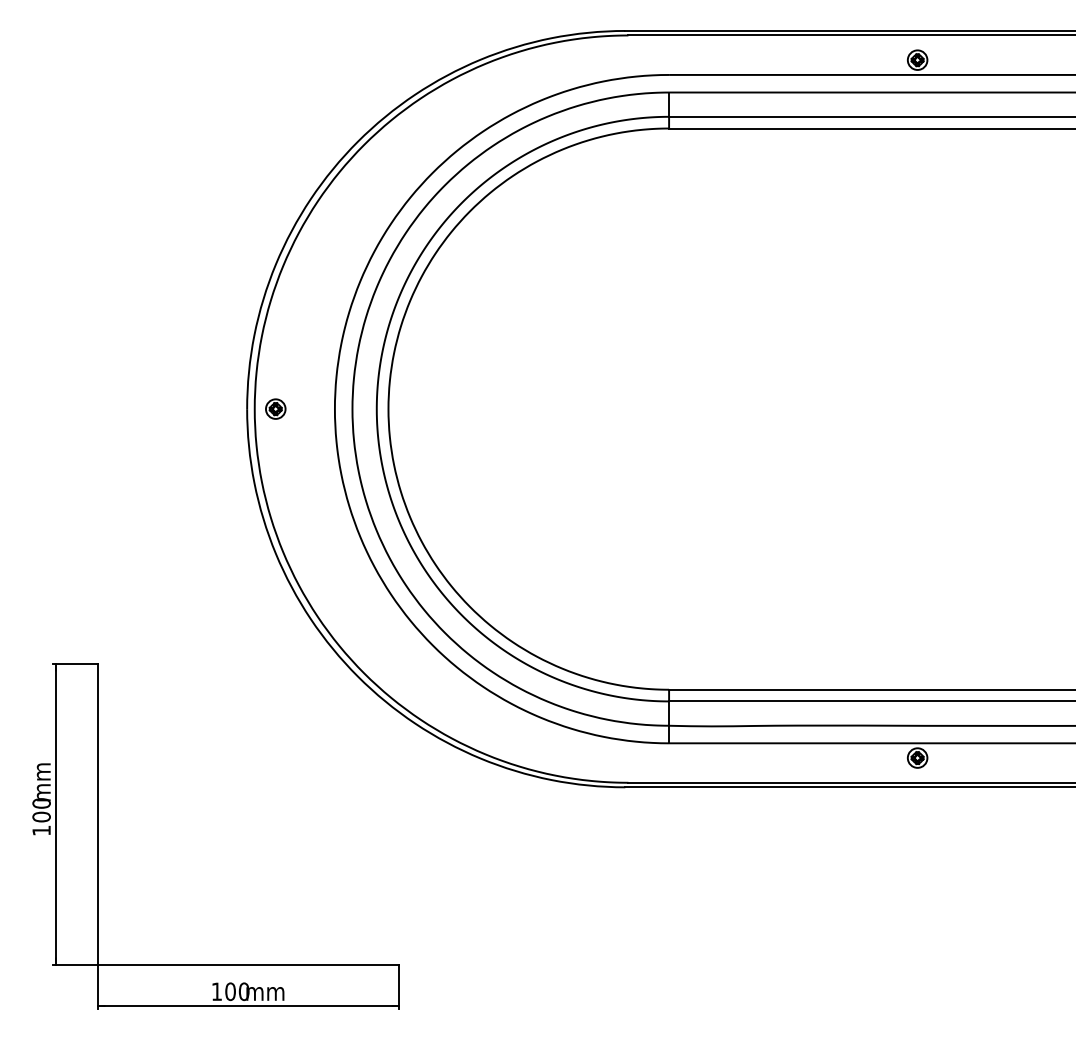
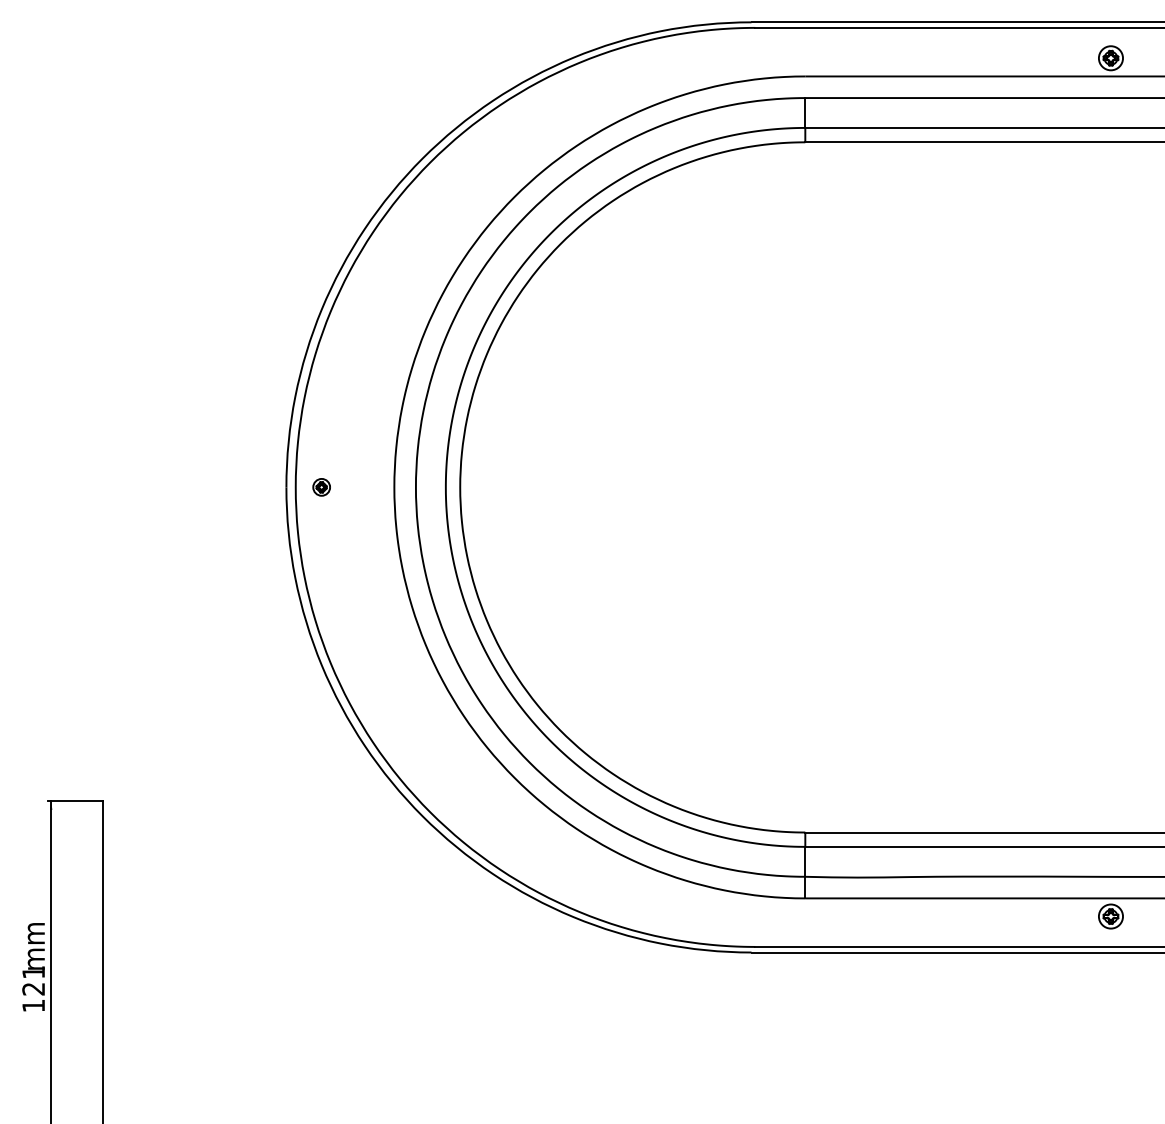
part: (275, 408) -> (321, 486), size x0.7
text: (41, 810) -> (33, 981), 100 -> 121

